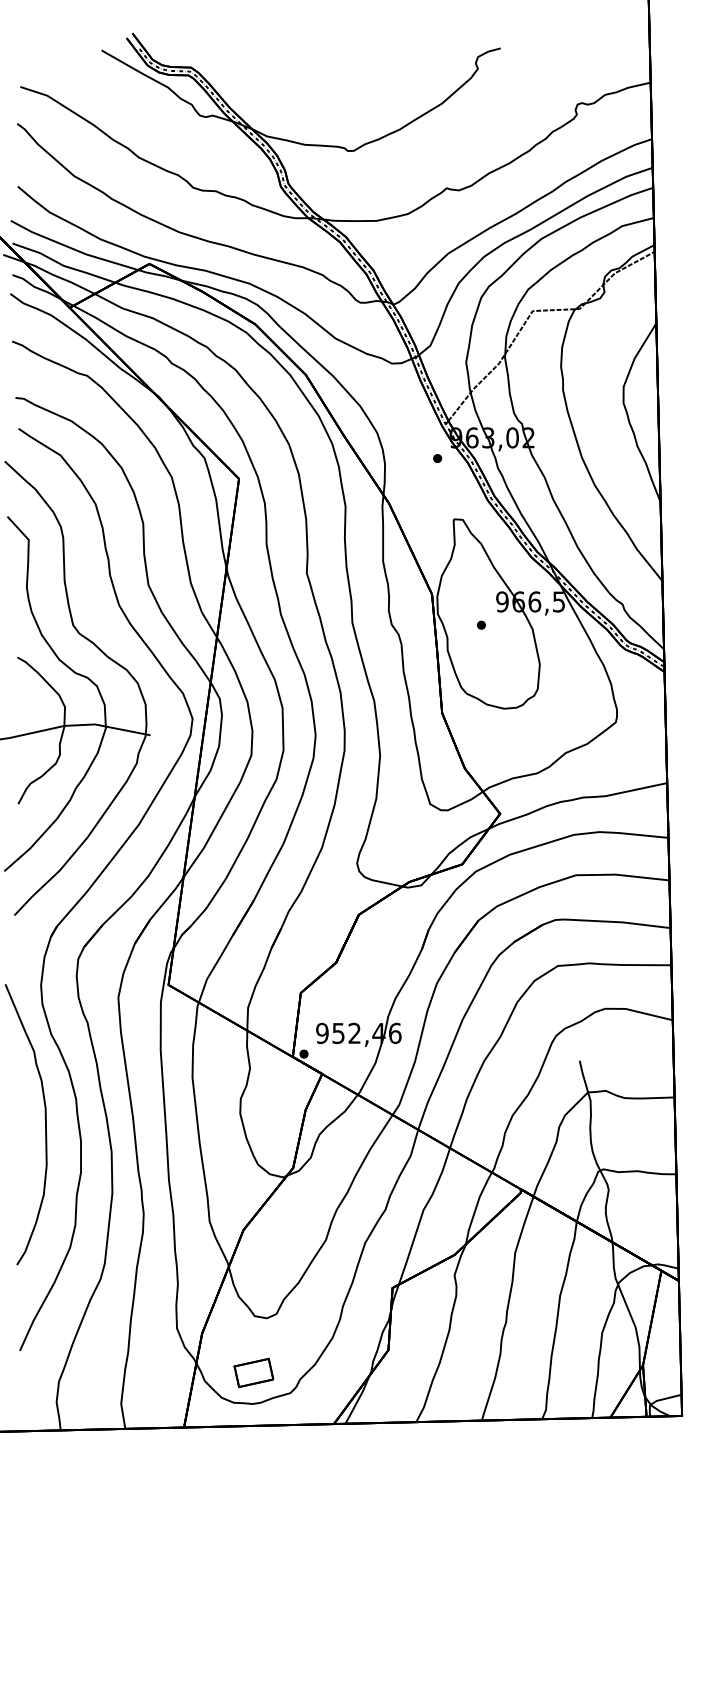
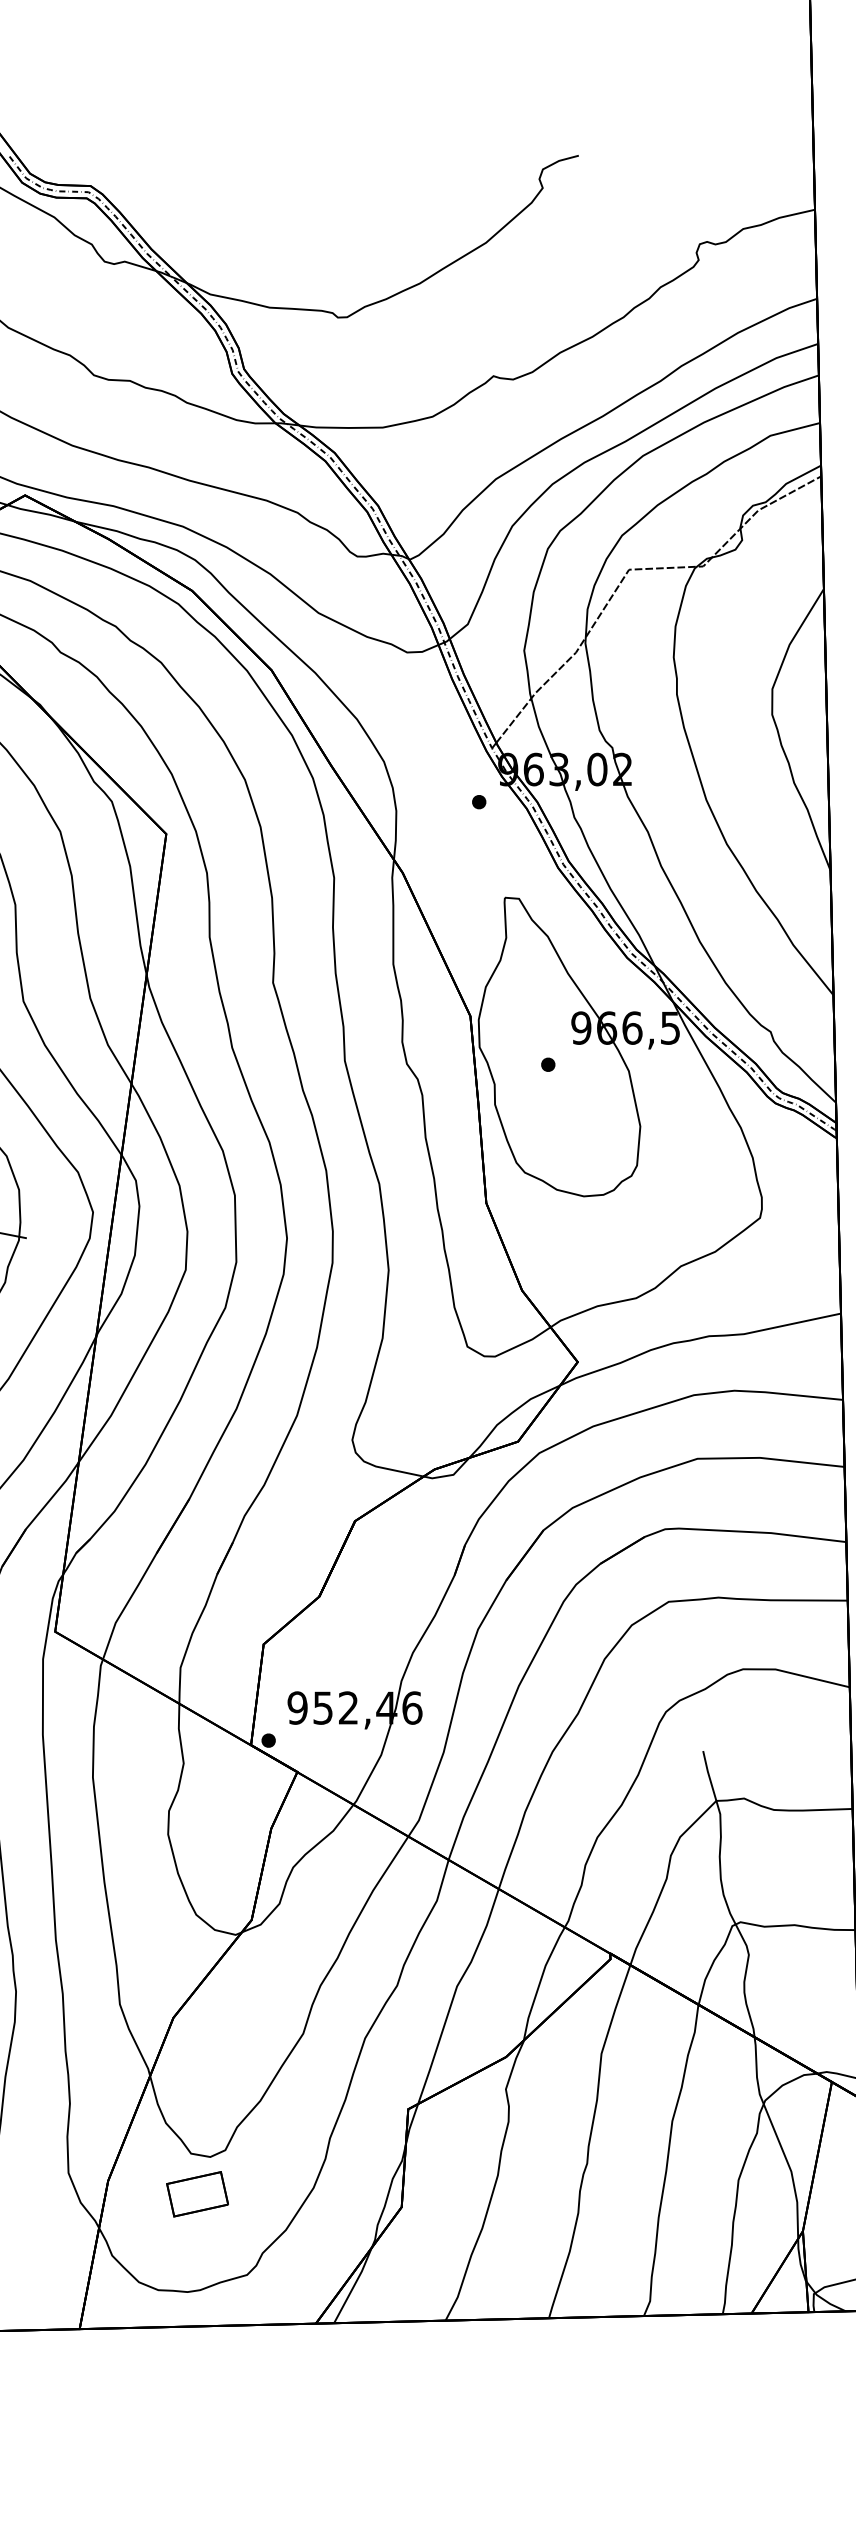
part: (253, 1372) -> (196, 2193), moved

